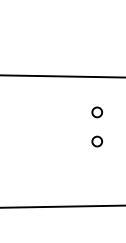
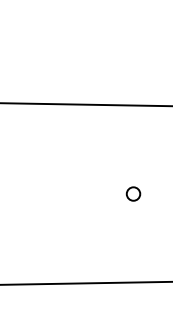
circle: (97, 112) -> (133, 153), removed

